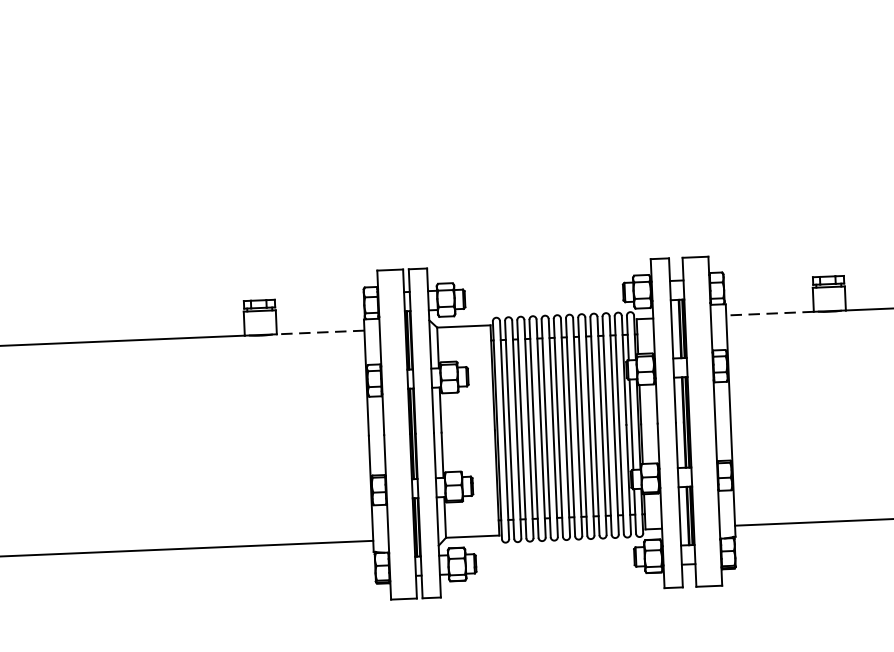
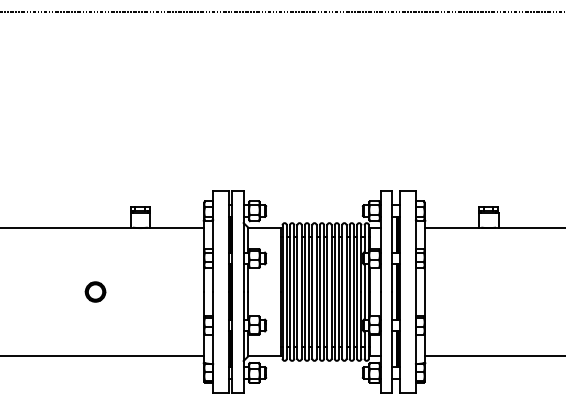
line: (770, 313) -> (452, 227), dashed -> solid
line: (319, 332) -> (176, 227), dashed -> solid
part: (191, 442) -> (95, 291), added

